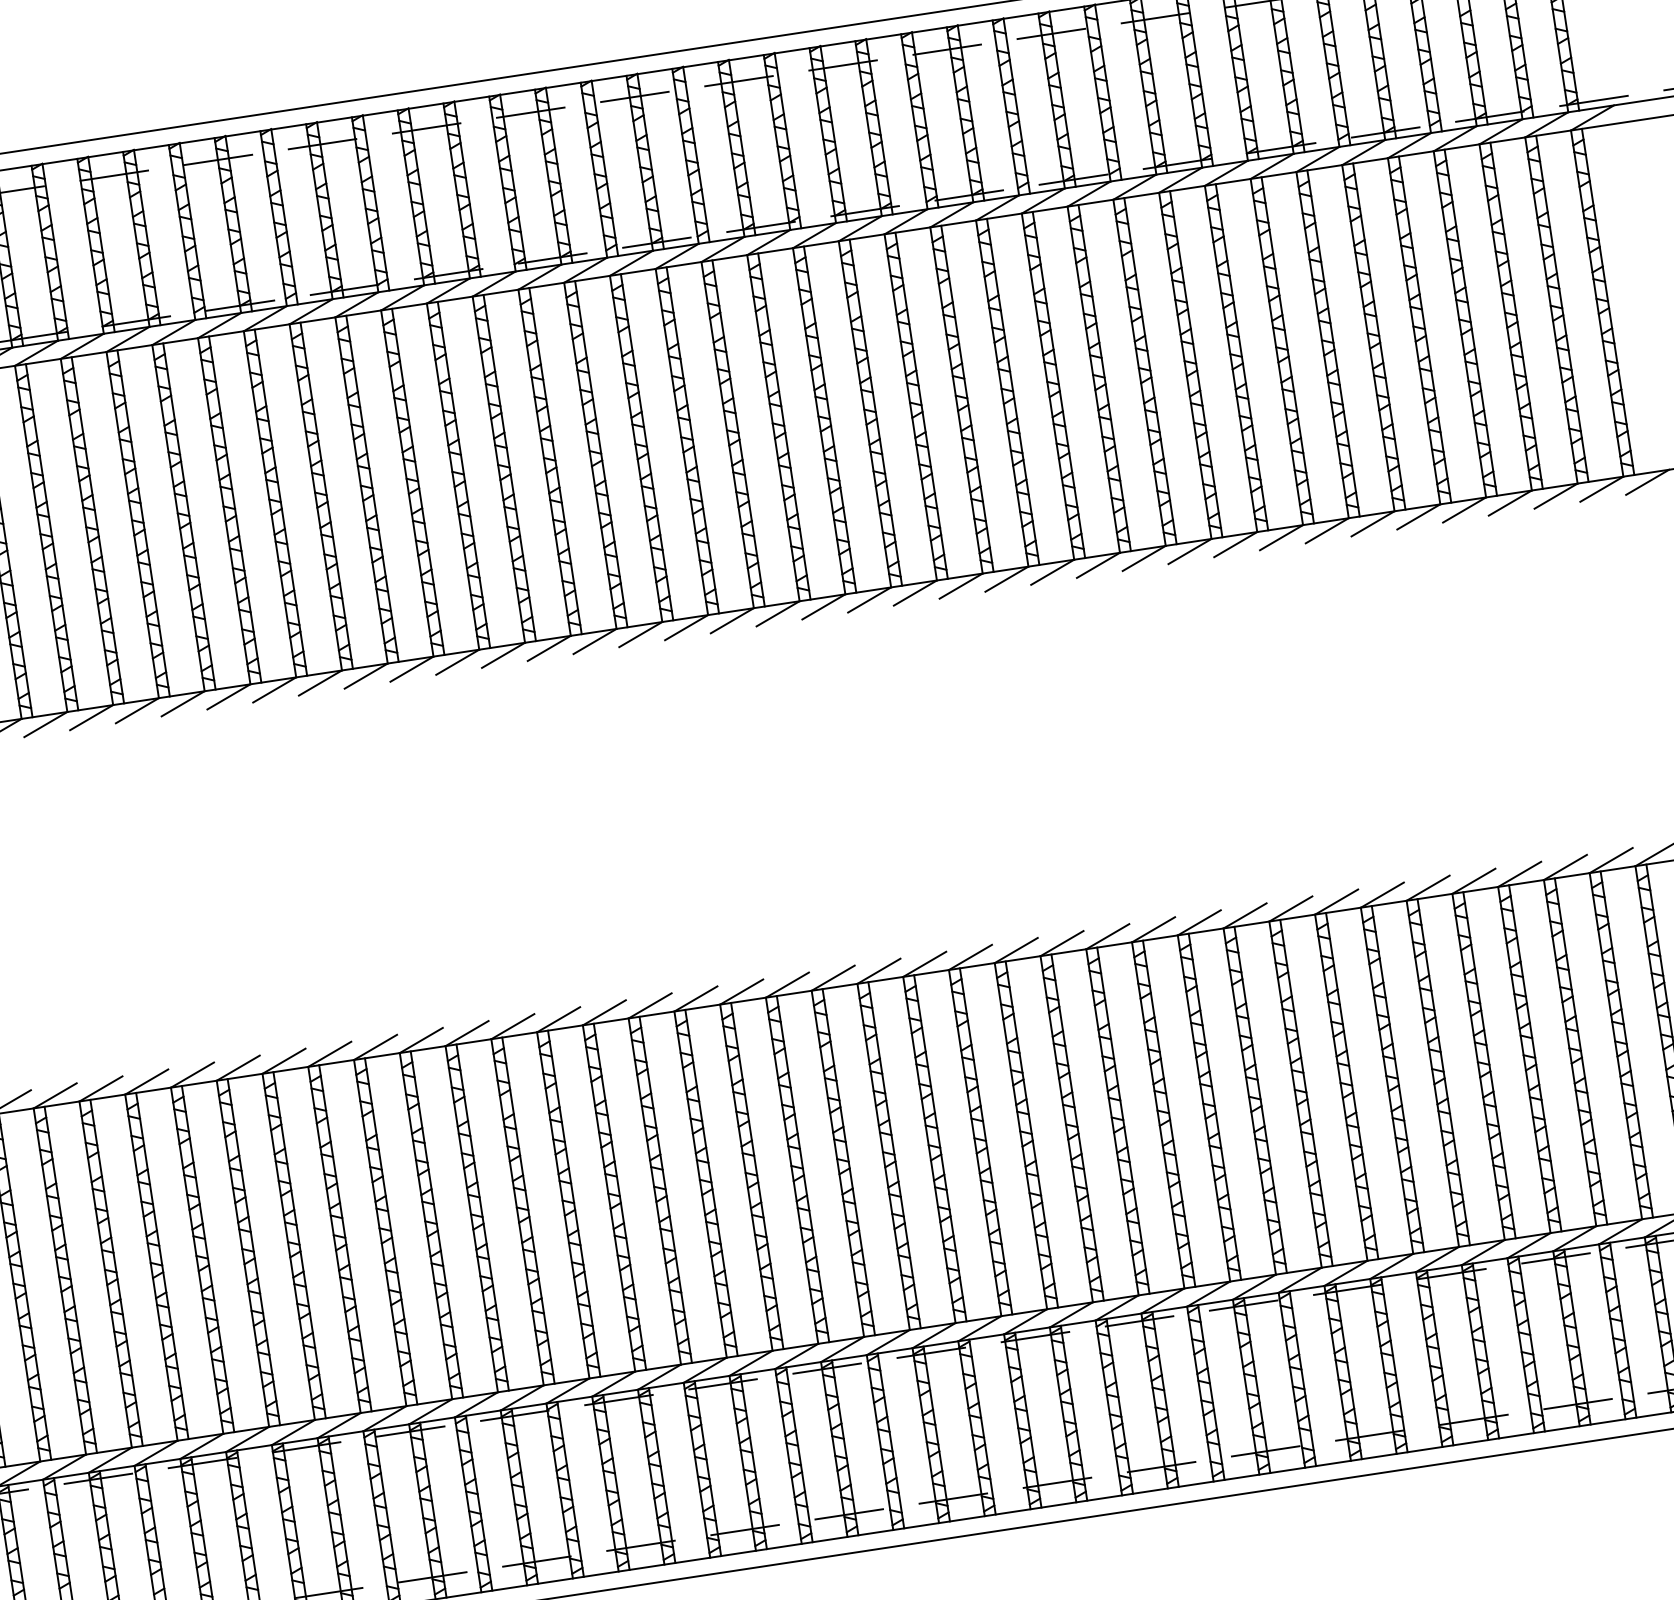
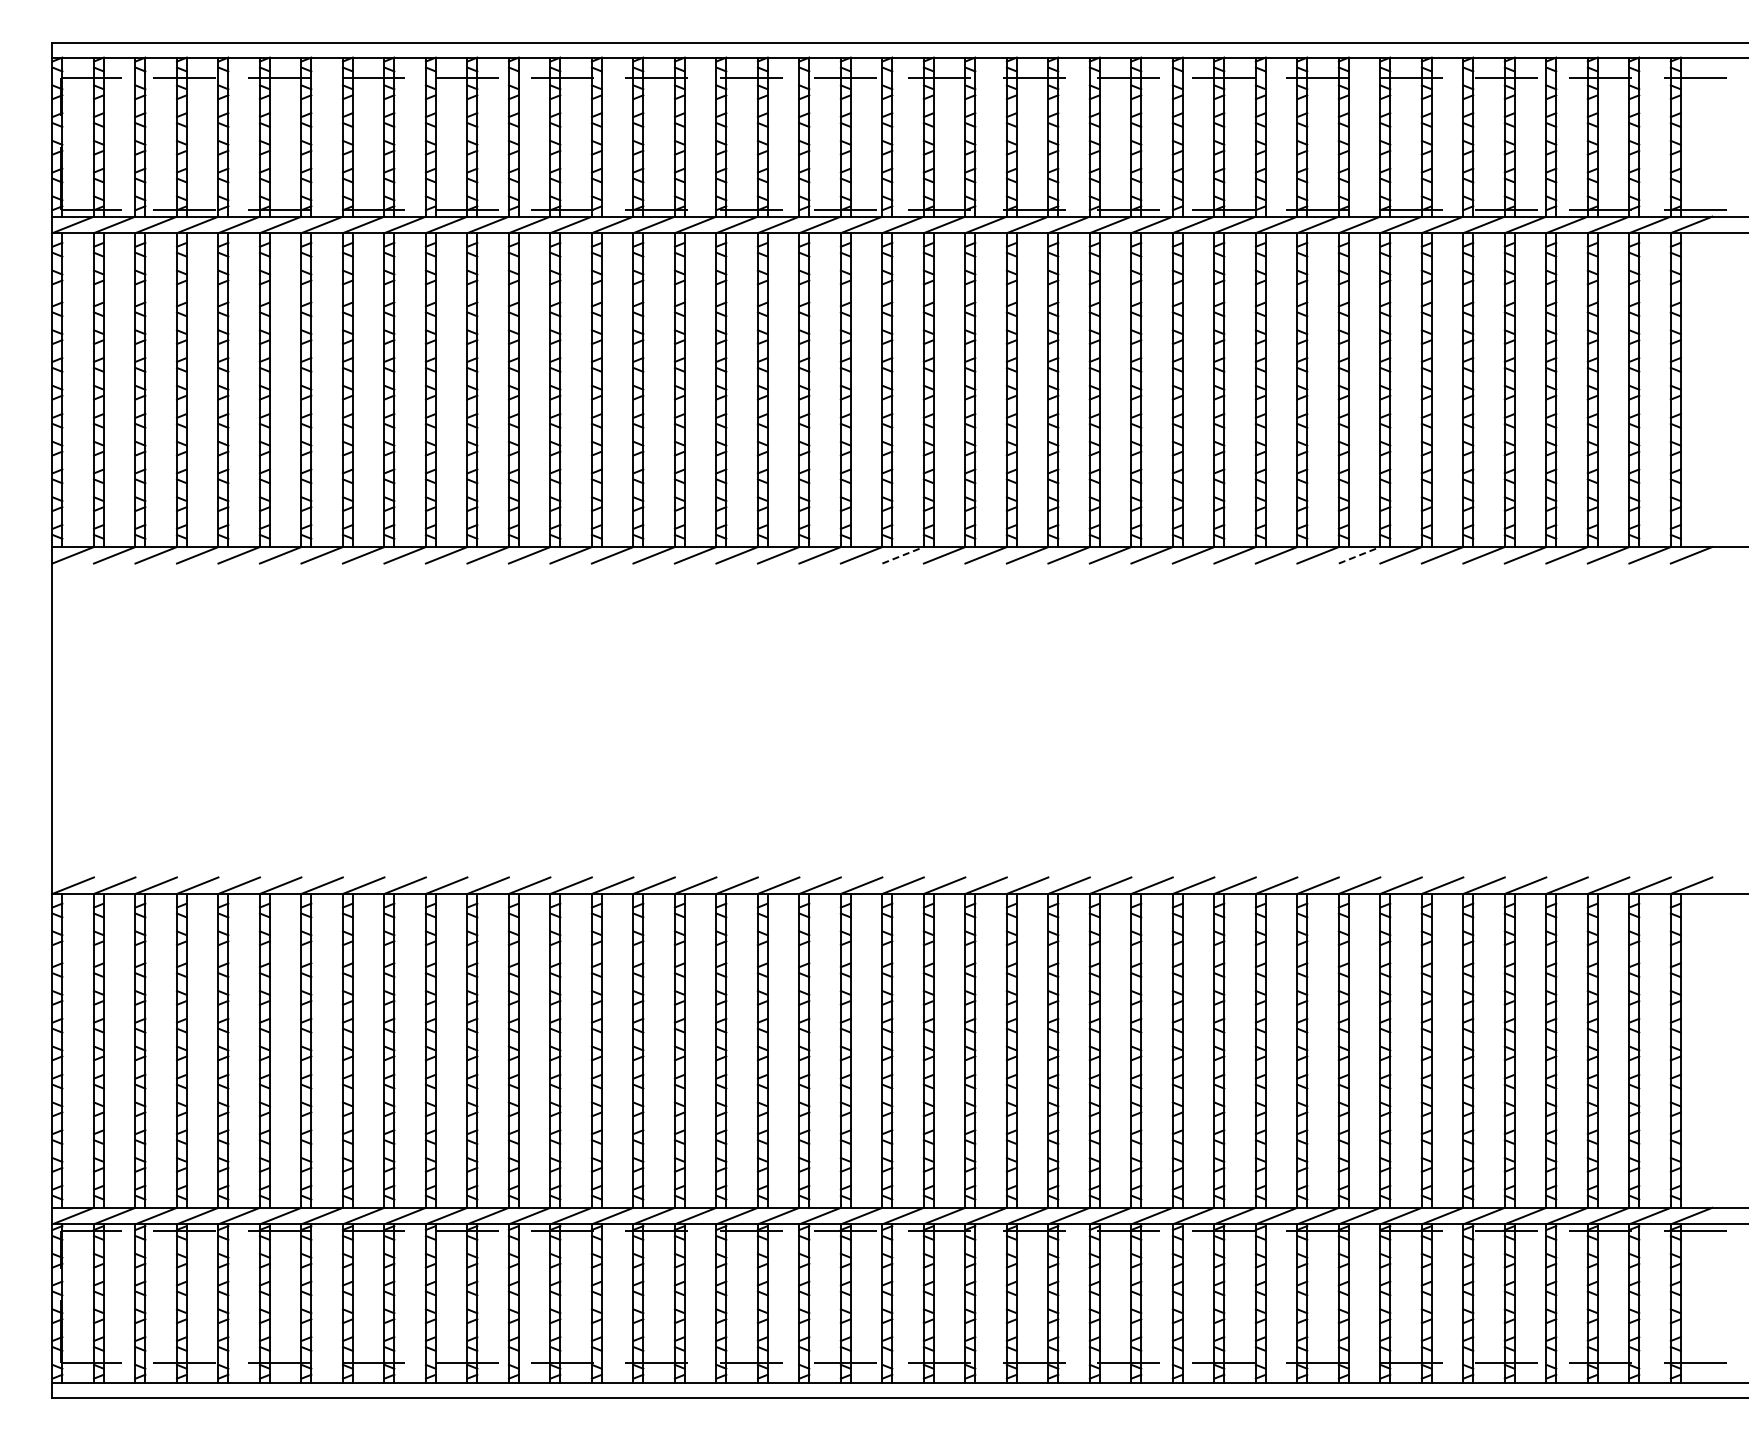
line: (1282, 537) -> (1360, 555), solid -> dashed
line: (778, 613) -> (903, 555), solid -> dashed

